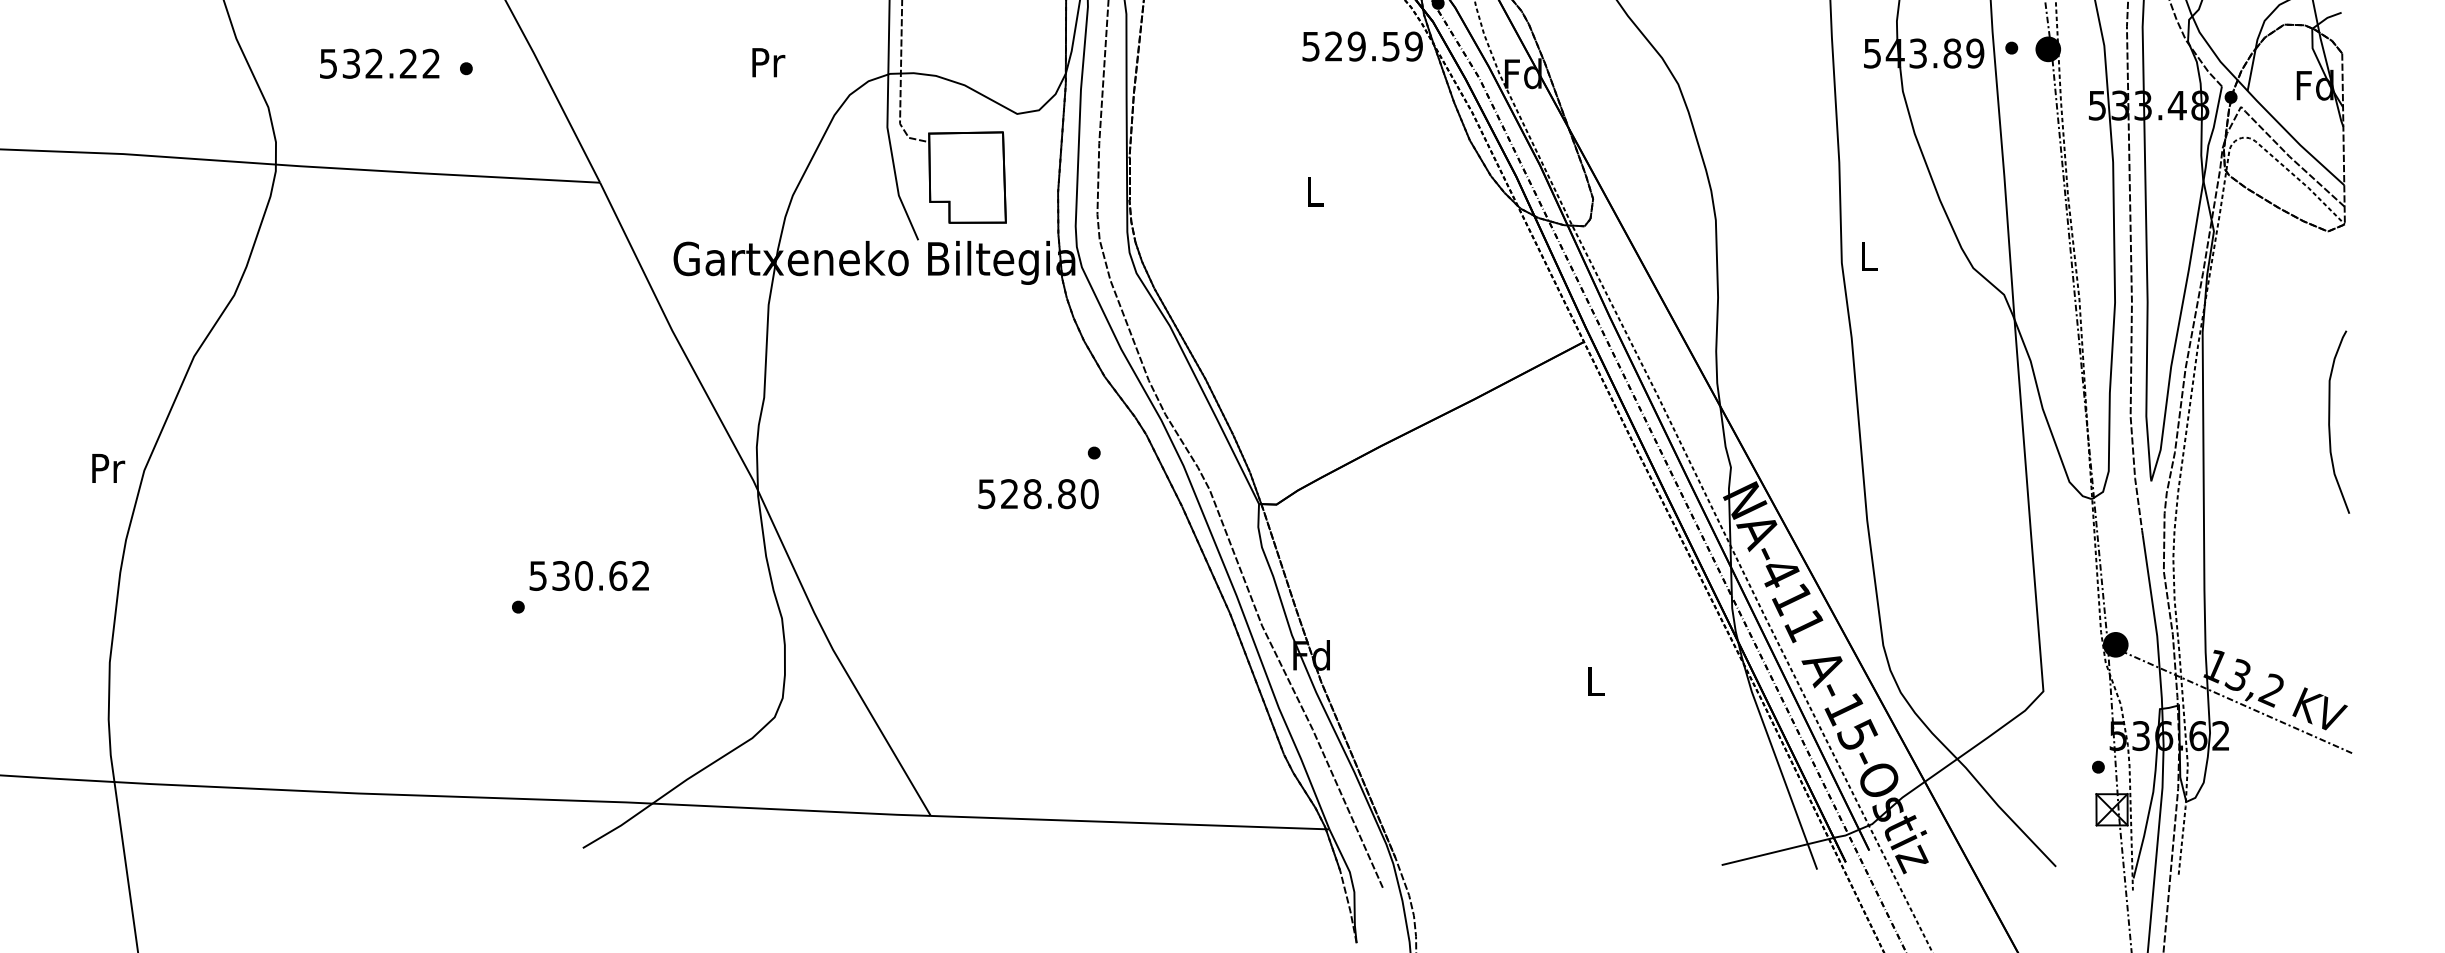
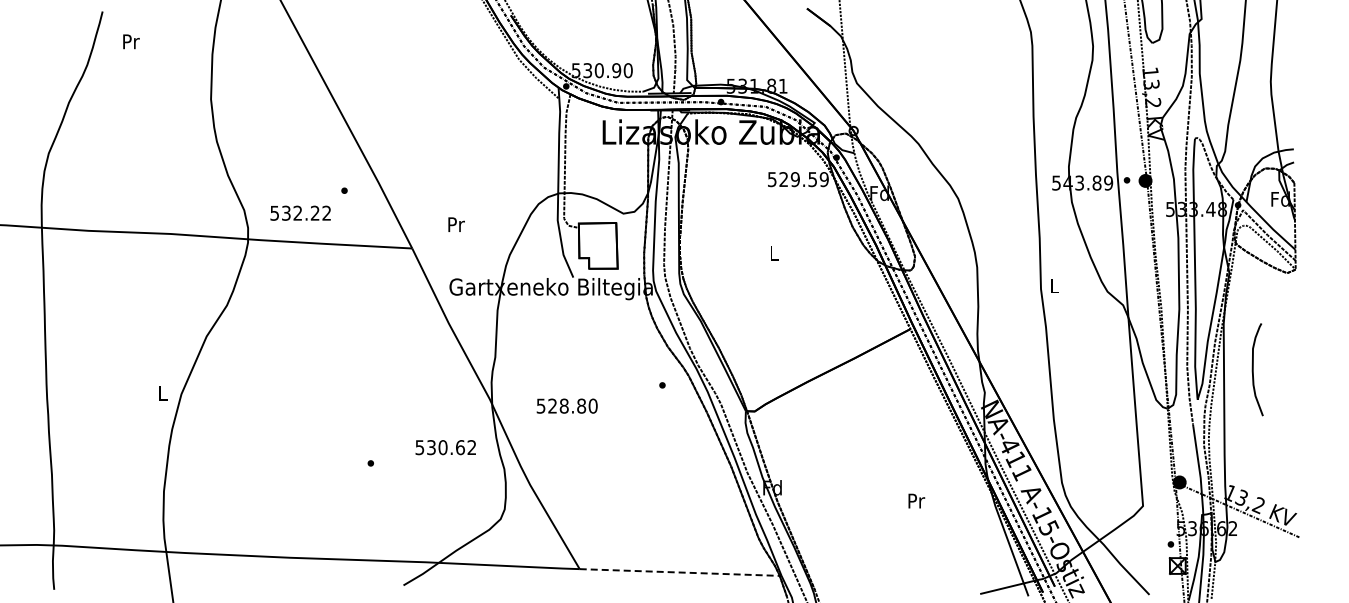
text: (379, 62) -> (300, 212), moved
text: (768, 62) -> (456, 224), moved
curve: (2330, 421) -> (1253, 369), moved
text: (108, 467) -> (163, 392), Pr -> L
text: (1037, 492) -> (566, 405), moved
text: (588, 575) -> (445, 447), moved
text: (1595, 680) -> (916, 500), L -> Pr
line: (1129, 822) -> (680, 572), solid -> dashed

